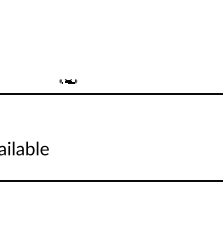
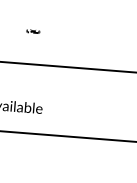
part: (68, 81) -> (33, 31), moved

